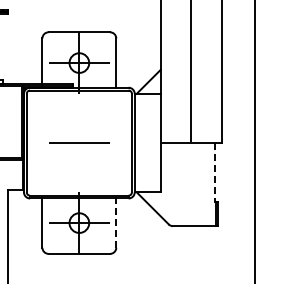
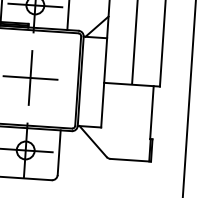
line: (79, 142) -> (30, 77), added
line: (215, 172) -> (152, 112), dashed -> solid
line: (116, 223) -> (59, 153), dashed -> solid

